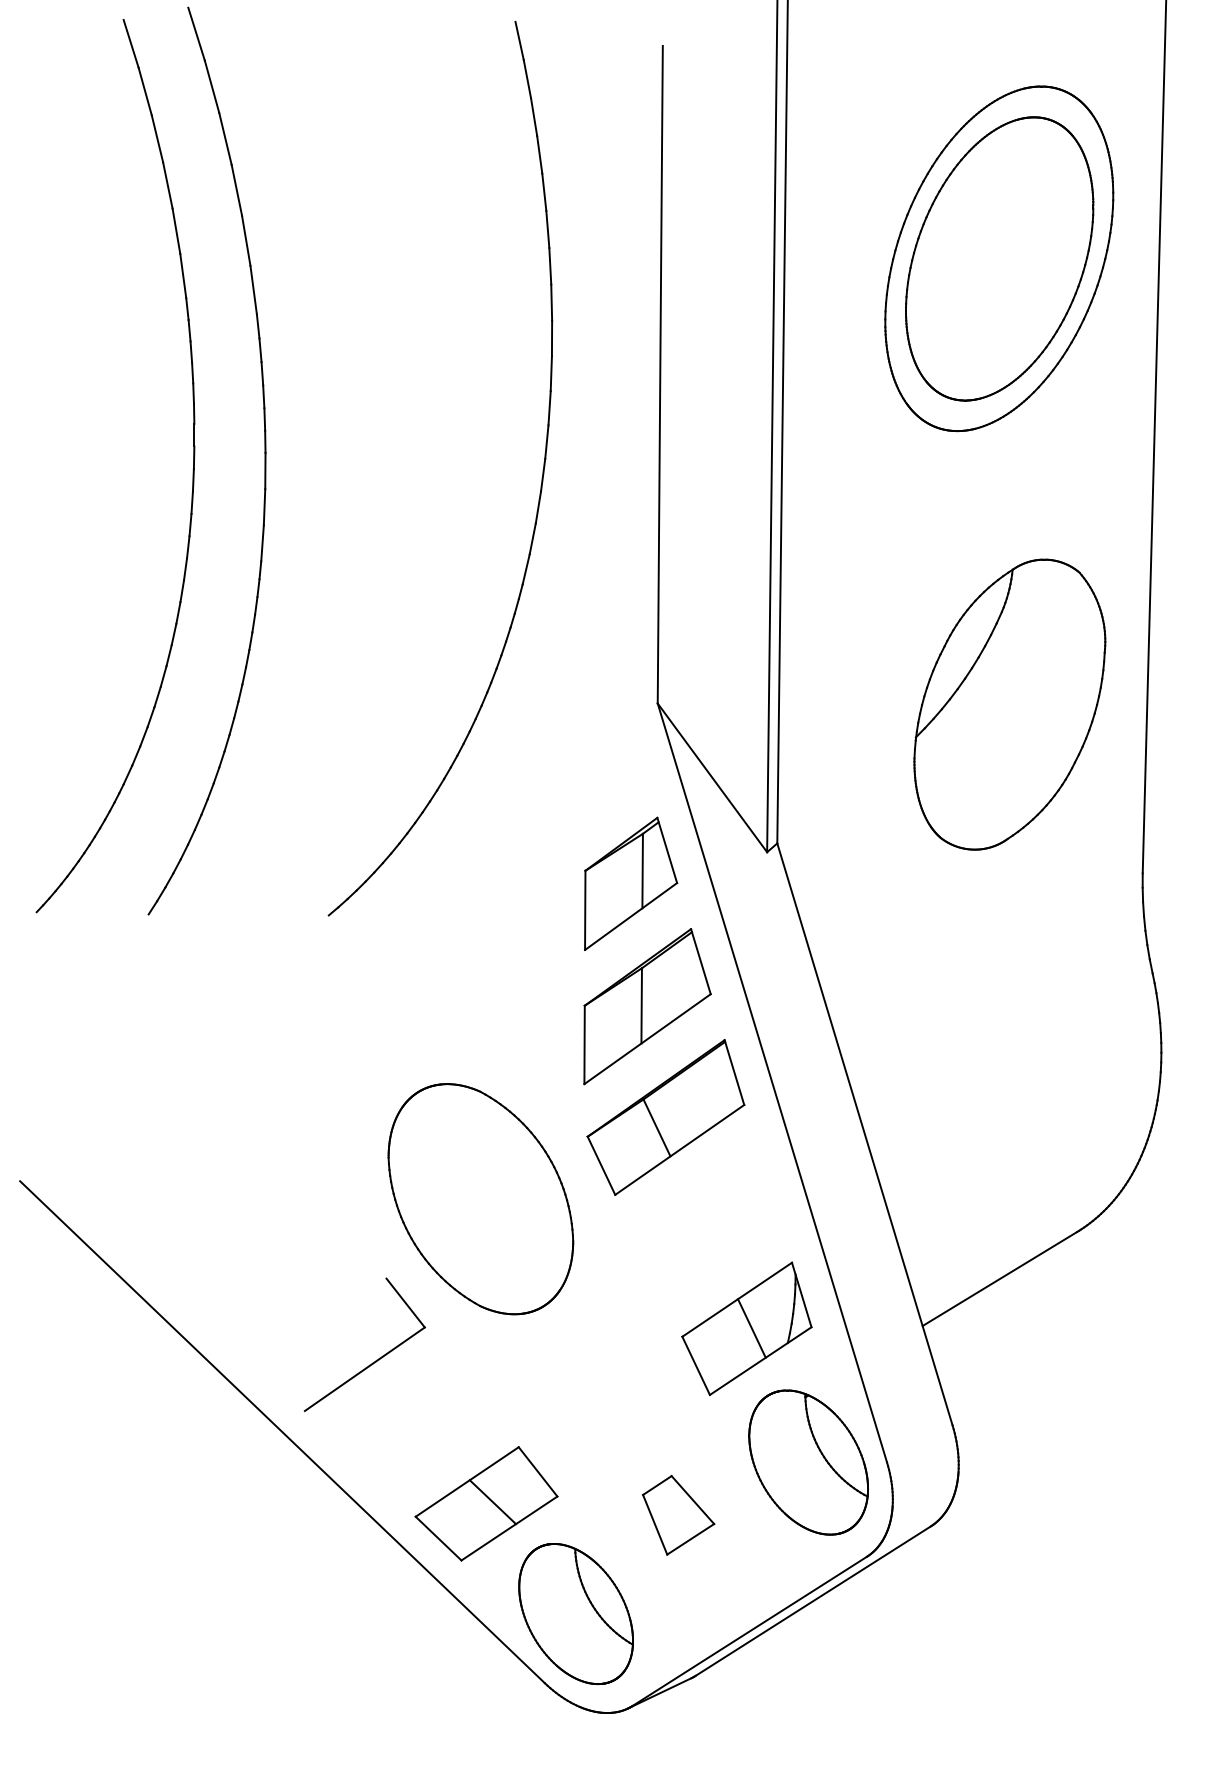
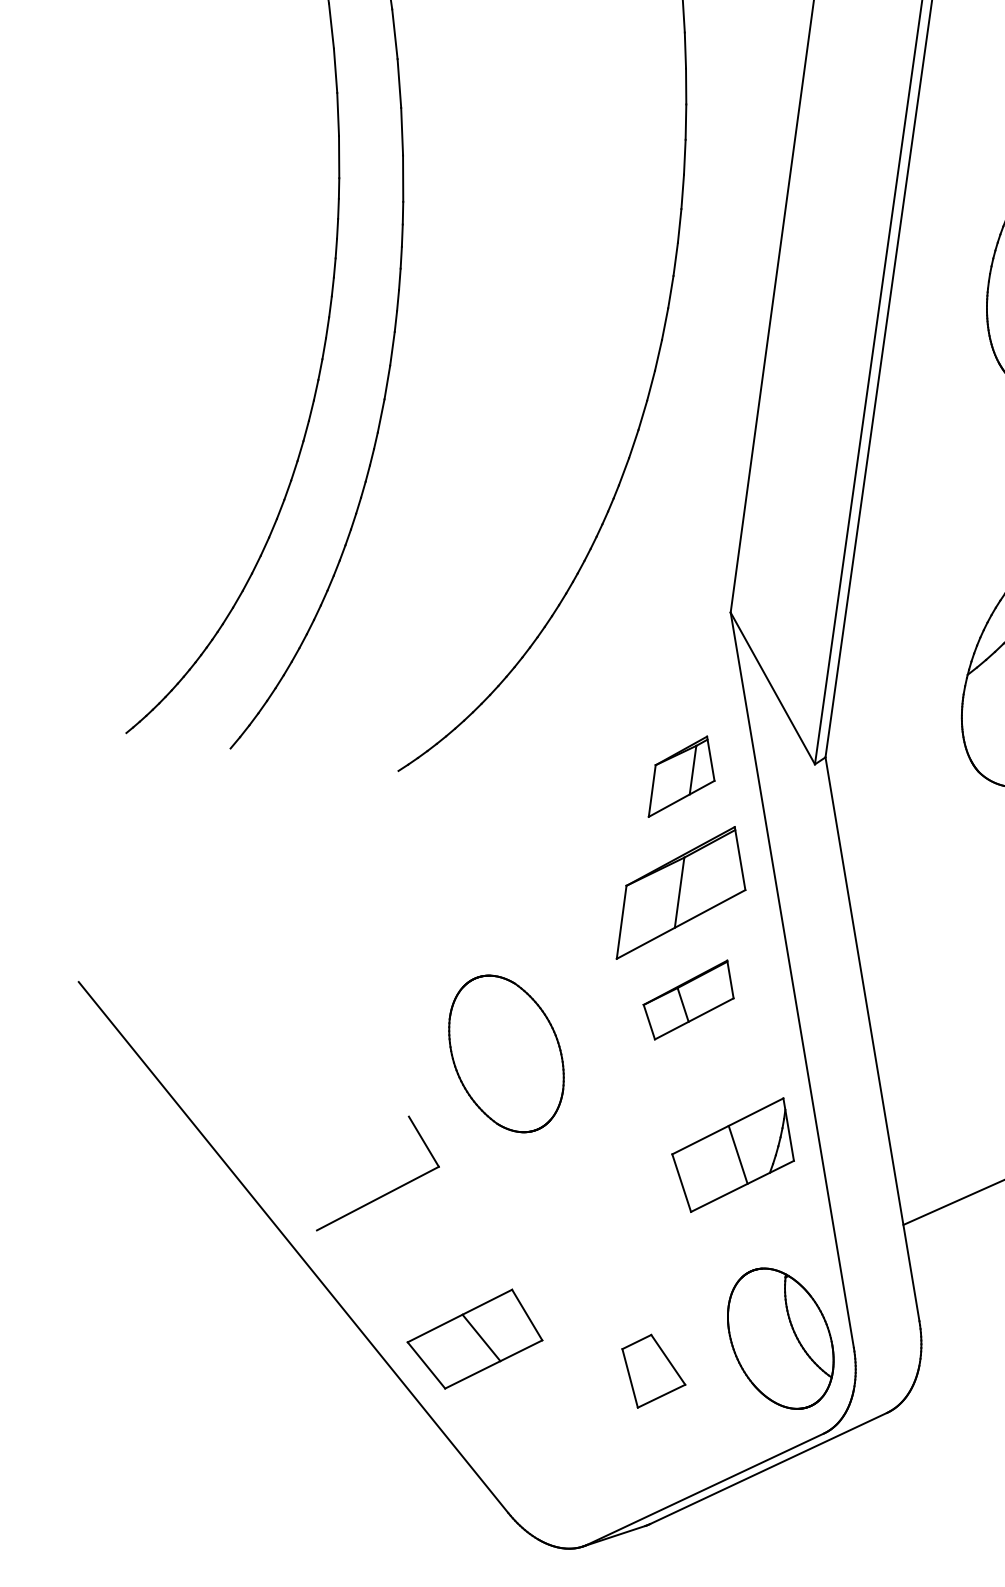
part: (631, 883) -> (684, 777), size x0.7
part: (665, 1117) -> (688, 999), size x0.6
part: (480, 1199) -> (506, 1054), size x0.7
part: (746, 1328) -> (733, 1154), moved
part: (575, 1613) -> (545, 1451), removed

